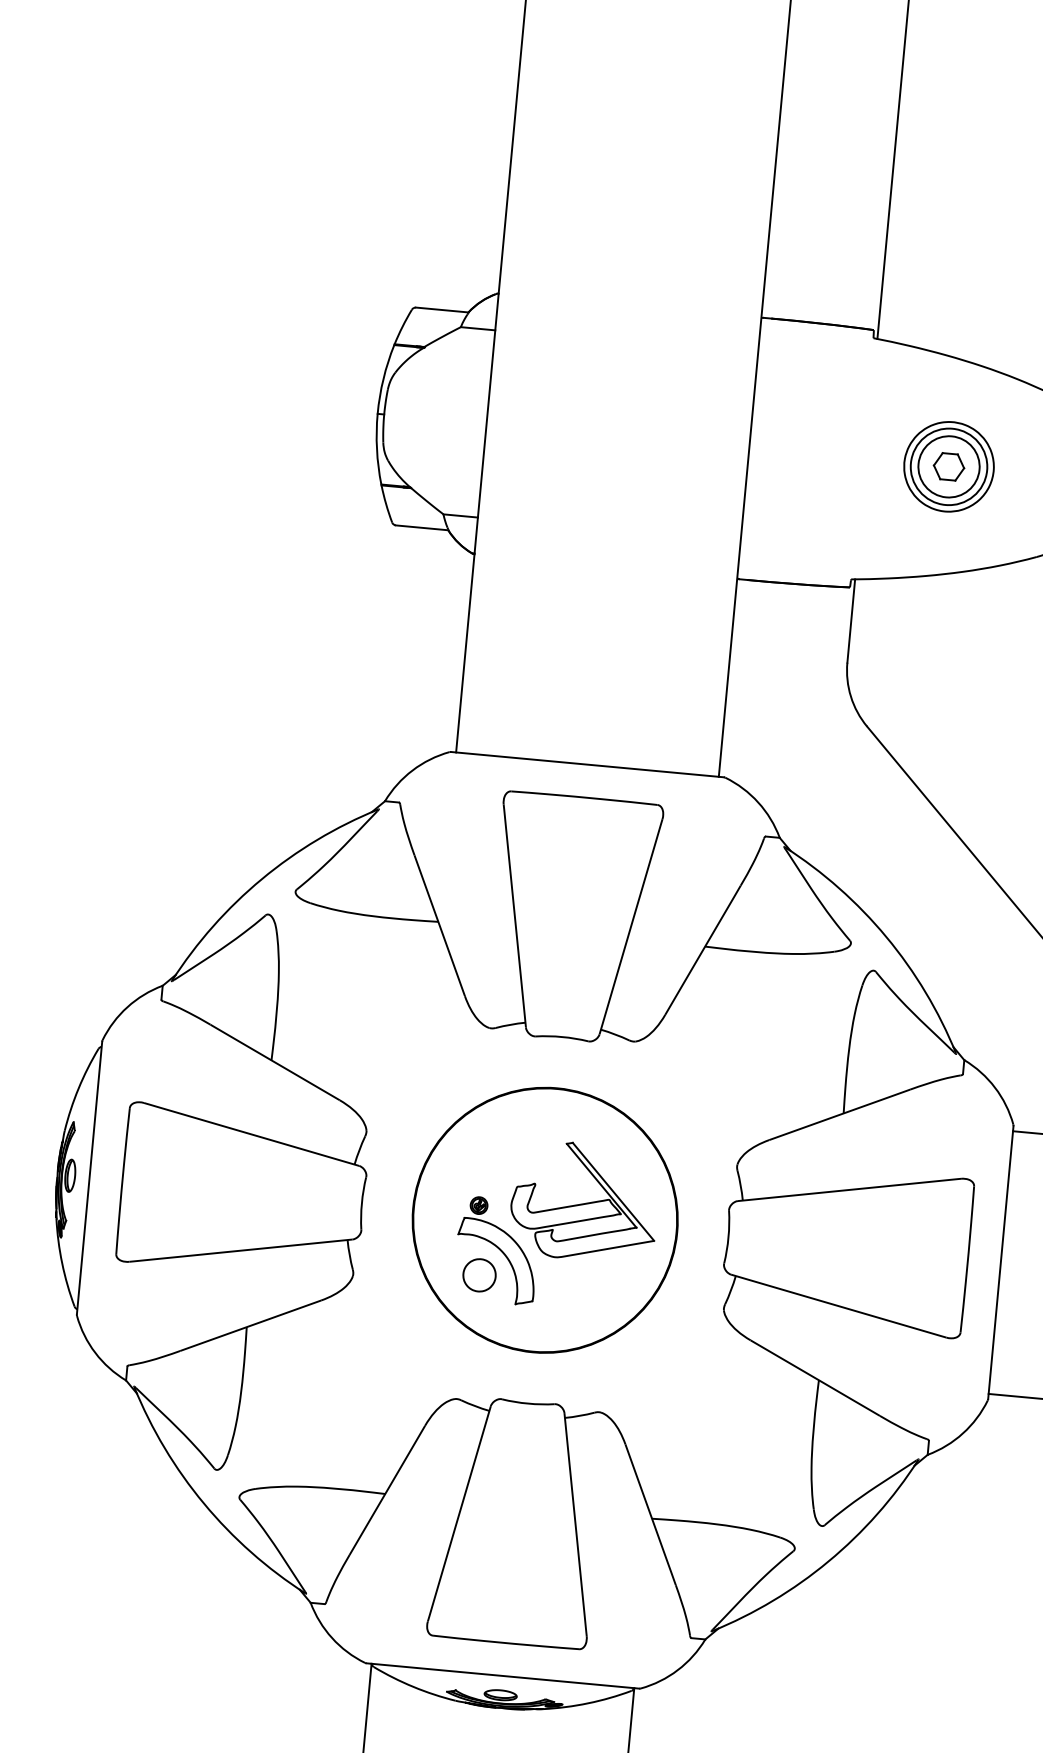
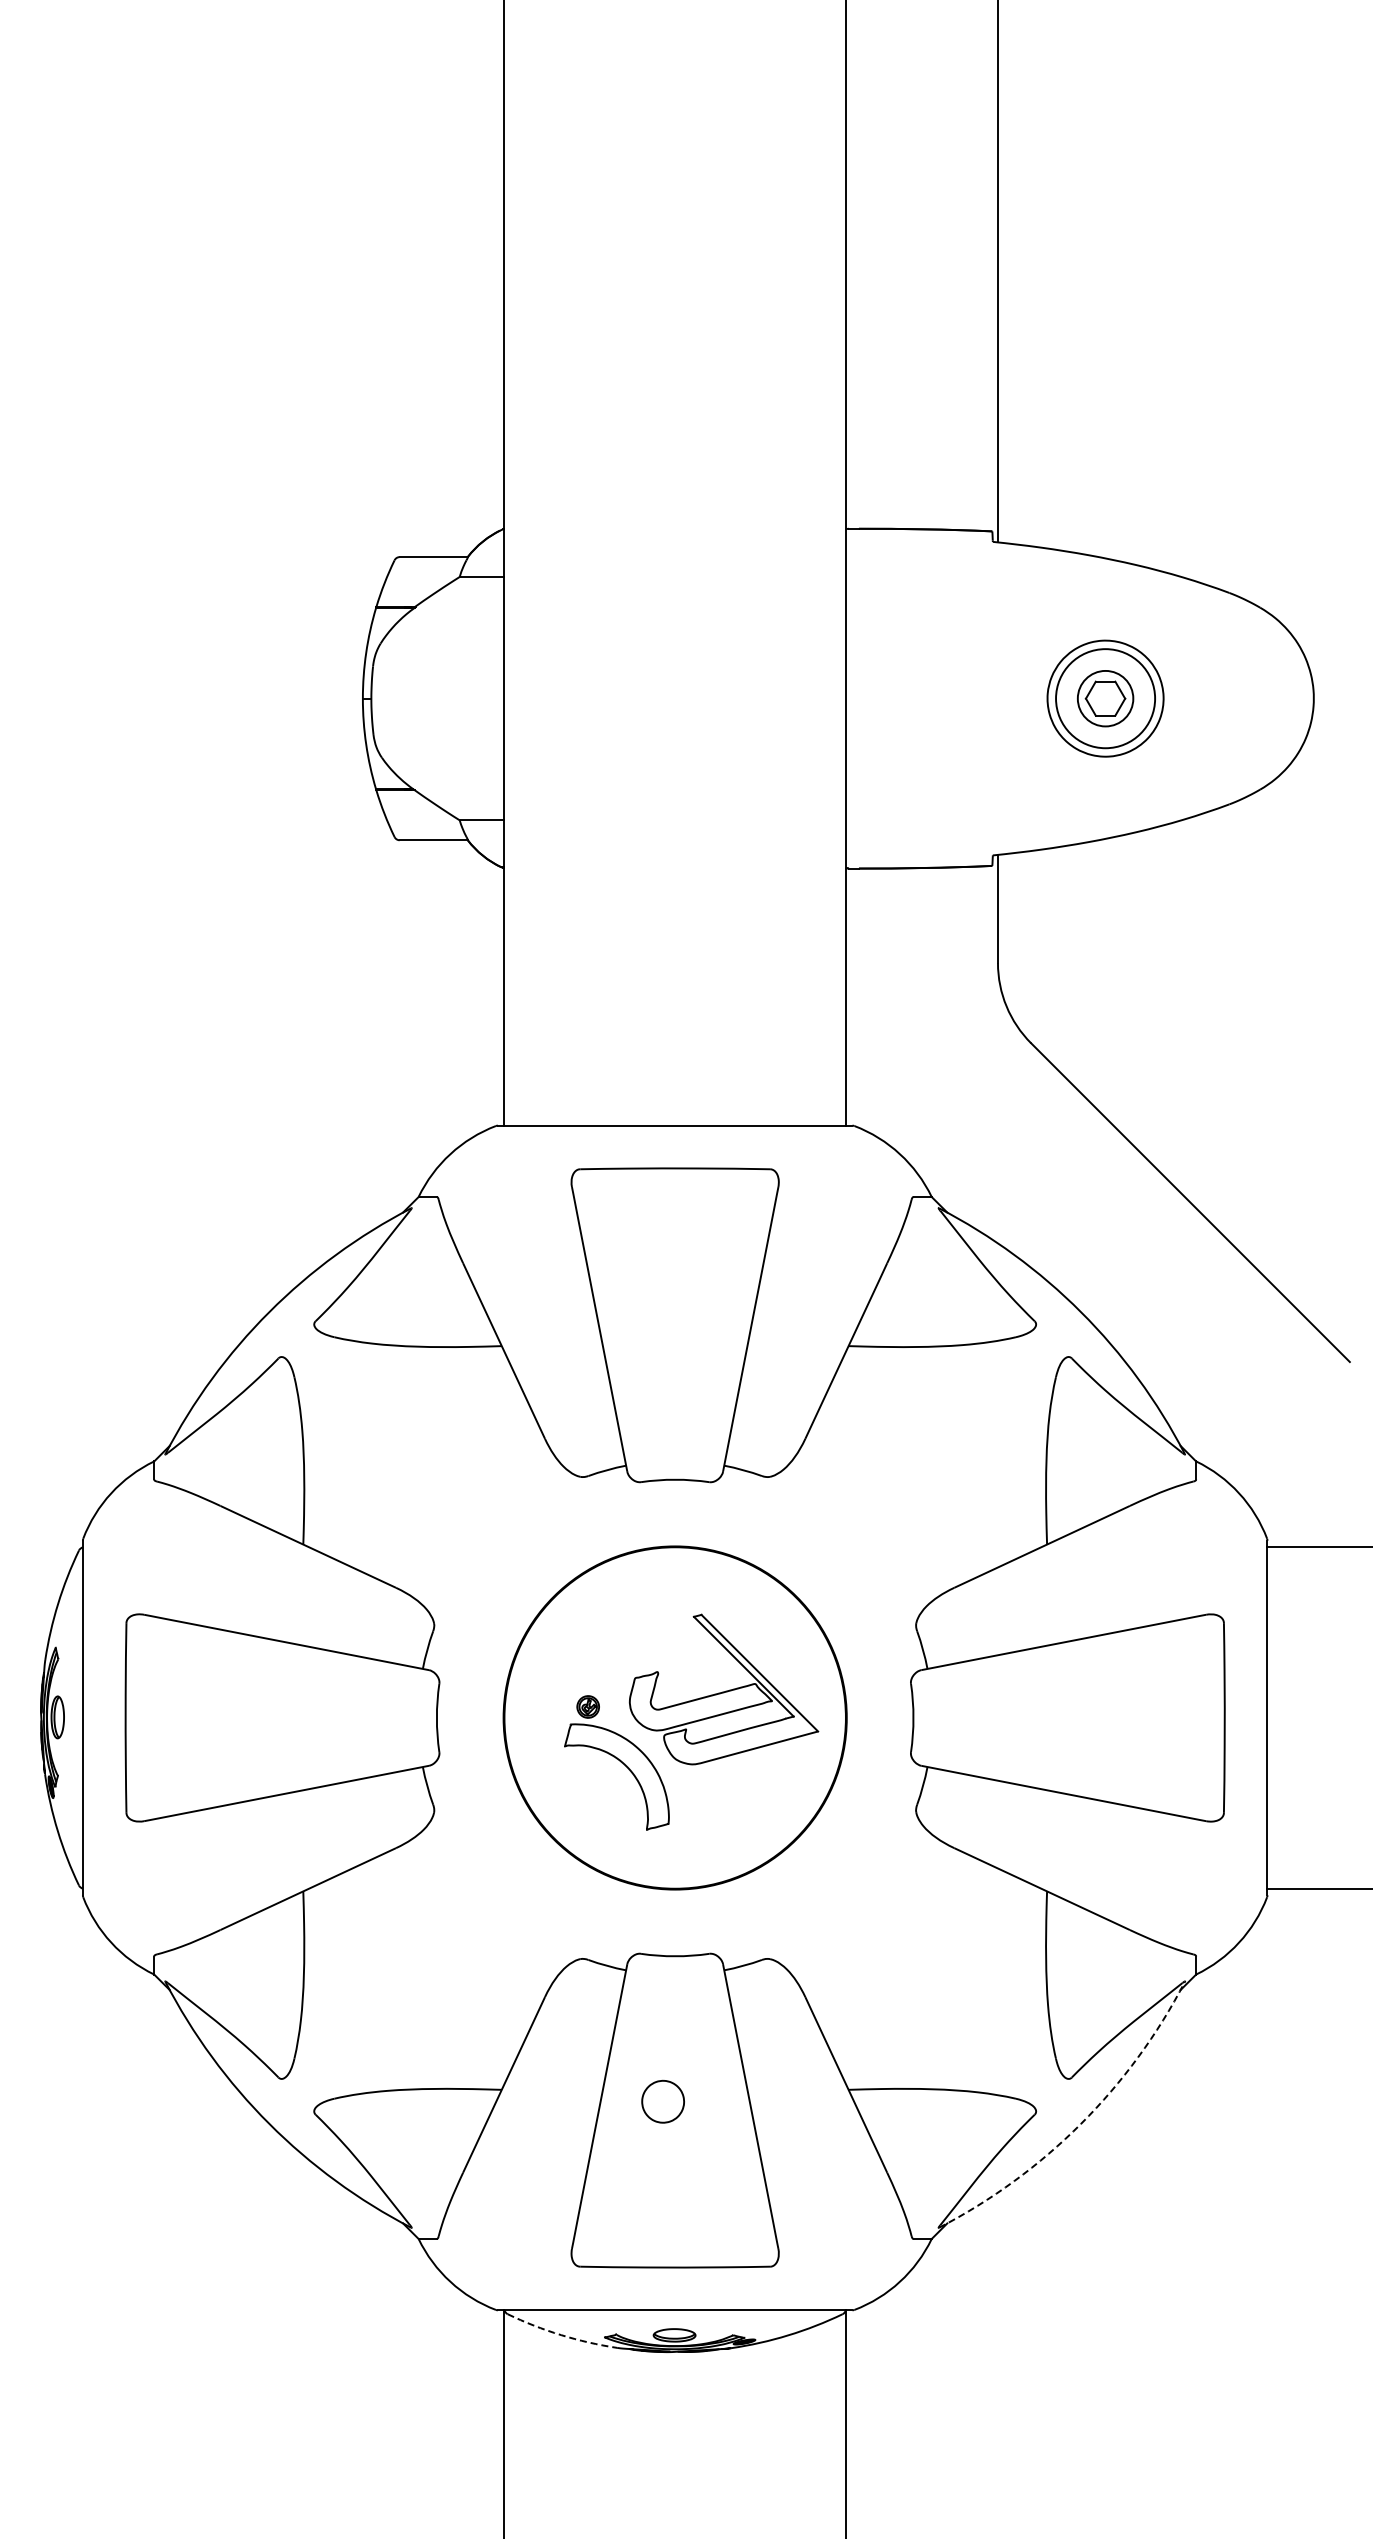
circle: (949, 466) -> (1105, 698), size x0.7
part: (479, 1275) -> (662, 2101), moved
arc: (828, 1561) -> (1081, 2123), solid -> dashed
arc: (413, 1687) -> (561, 2335), solid -> dashed

